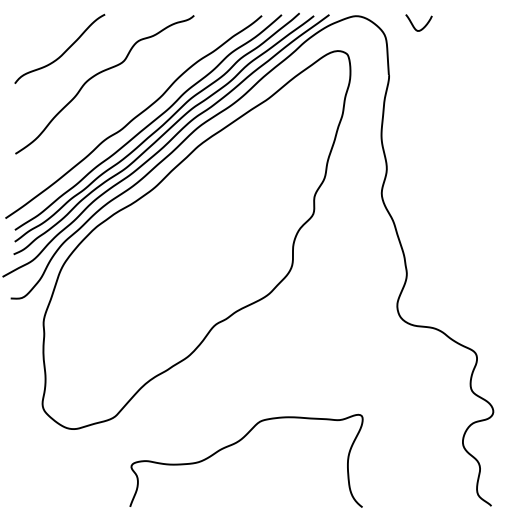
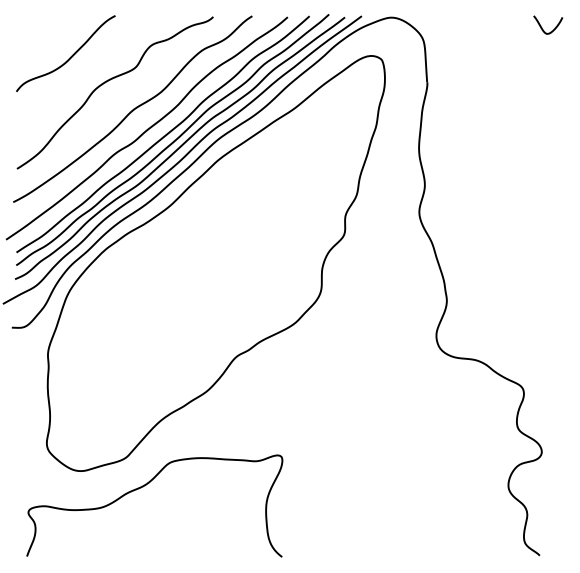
curve: (413, 25) -> (542, 27), moved
curve: (121, 98) -> (133, 108), added
curve: (236, 444) -> (143, 487), moved

